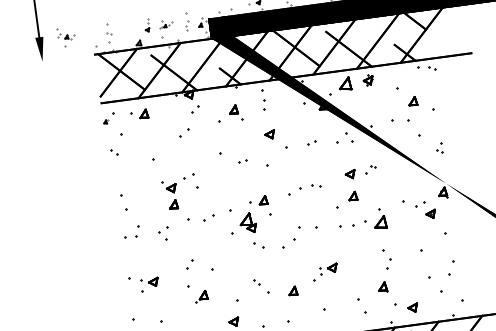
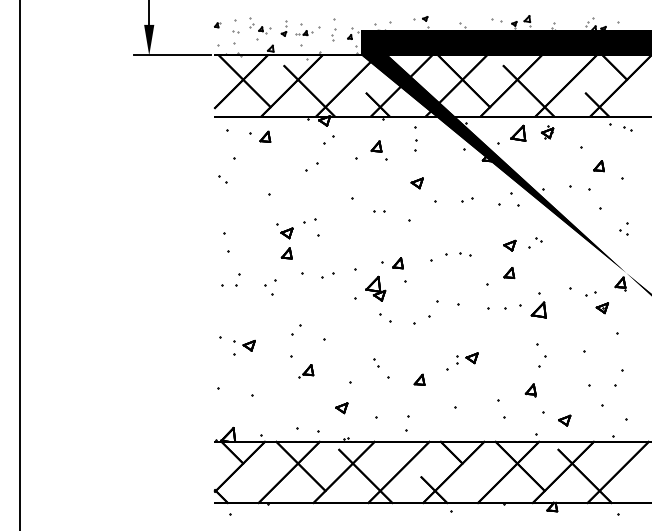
part: (165, 23) -> (307, 29), size x1.43
part: (66, 36) -> (260, 28), moved
line: (60, 59) -> (171, 55), added
part: (106, 122) -> (217, 25), moved

